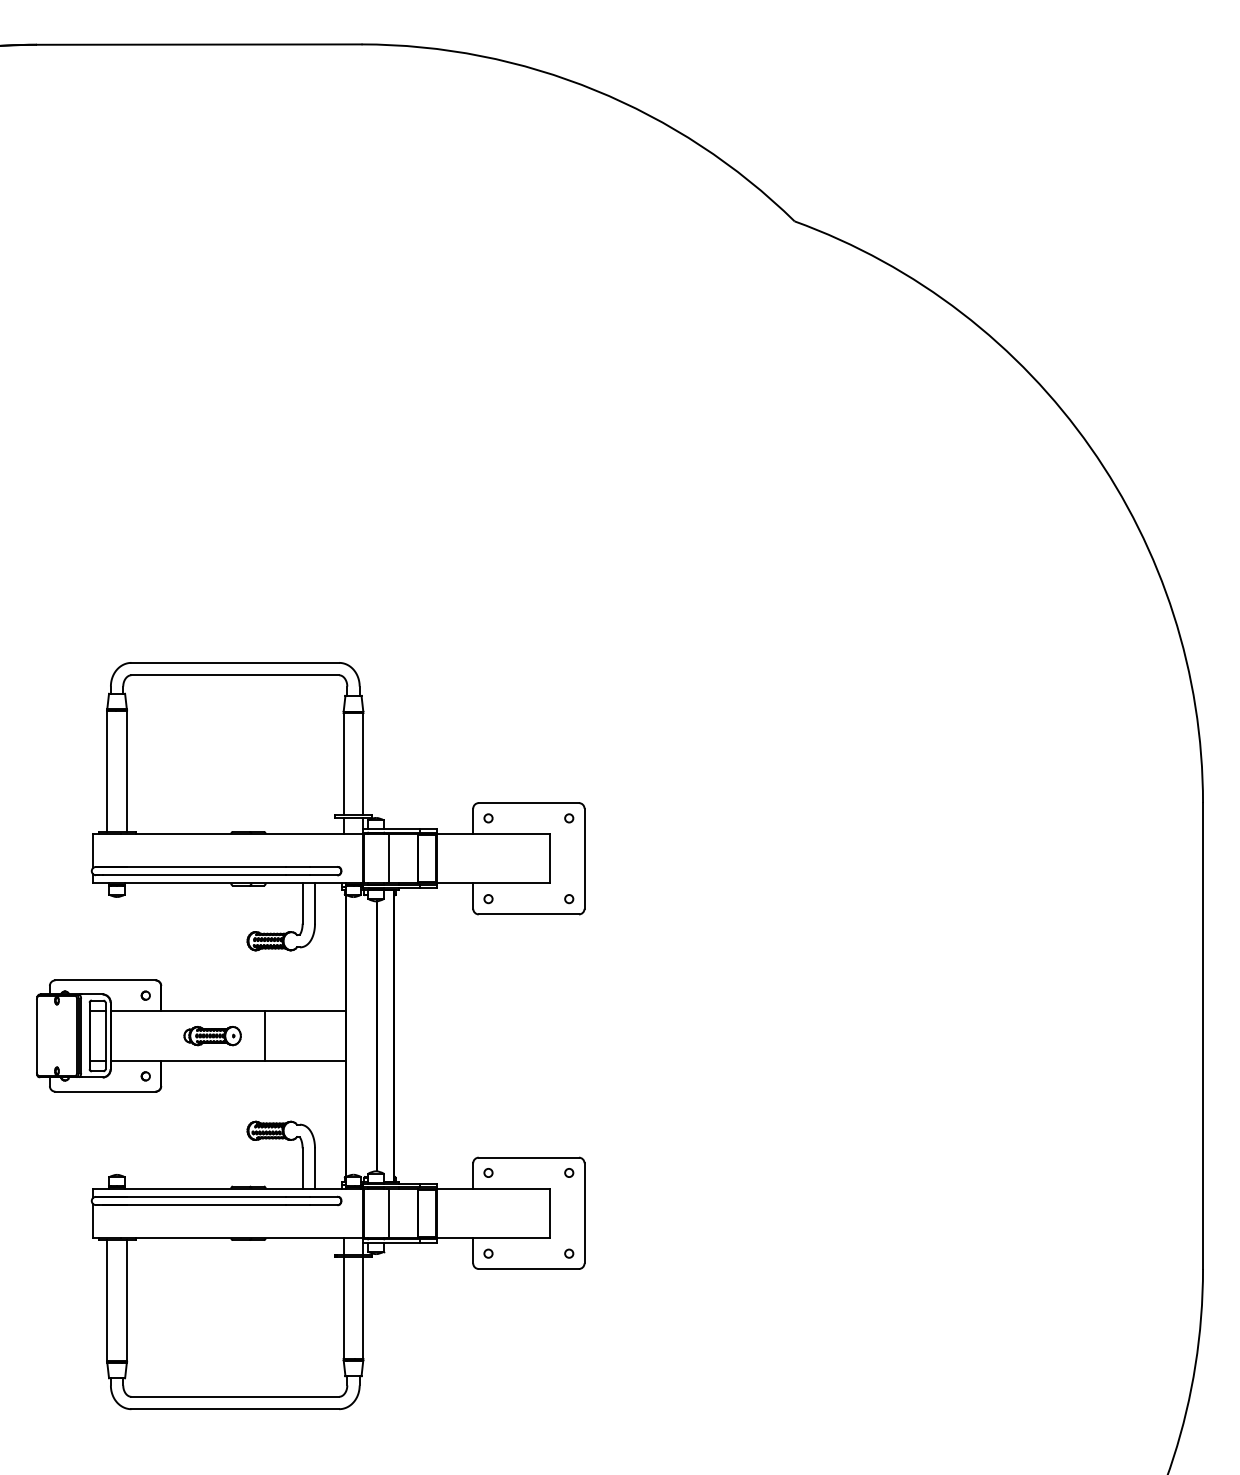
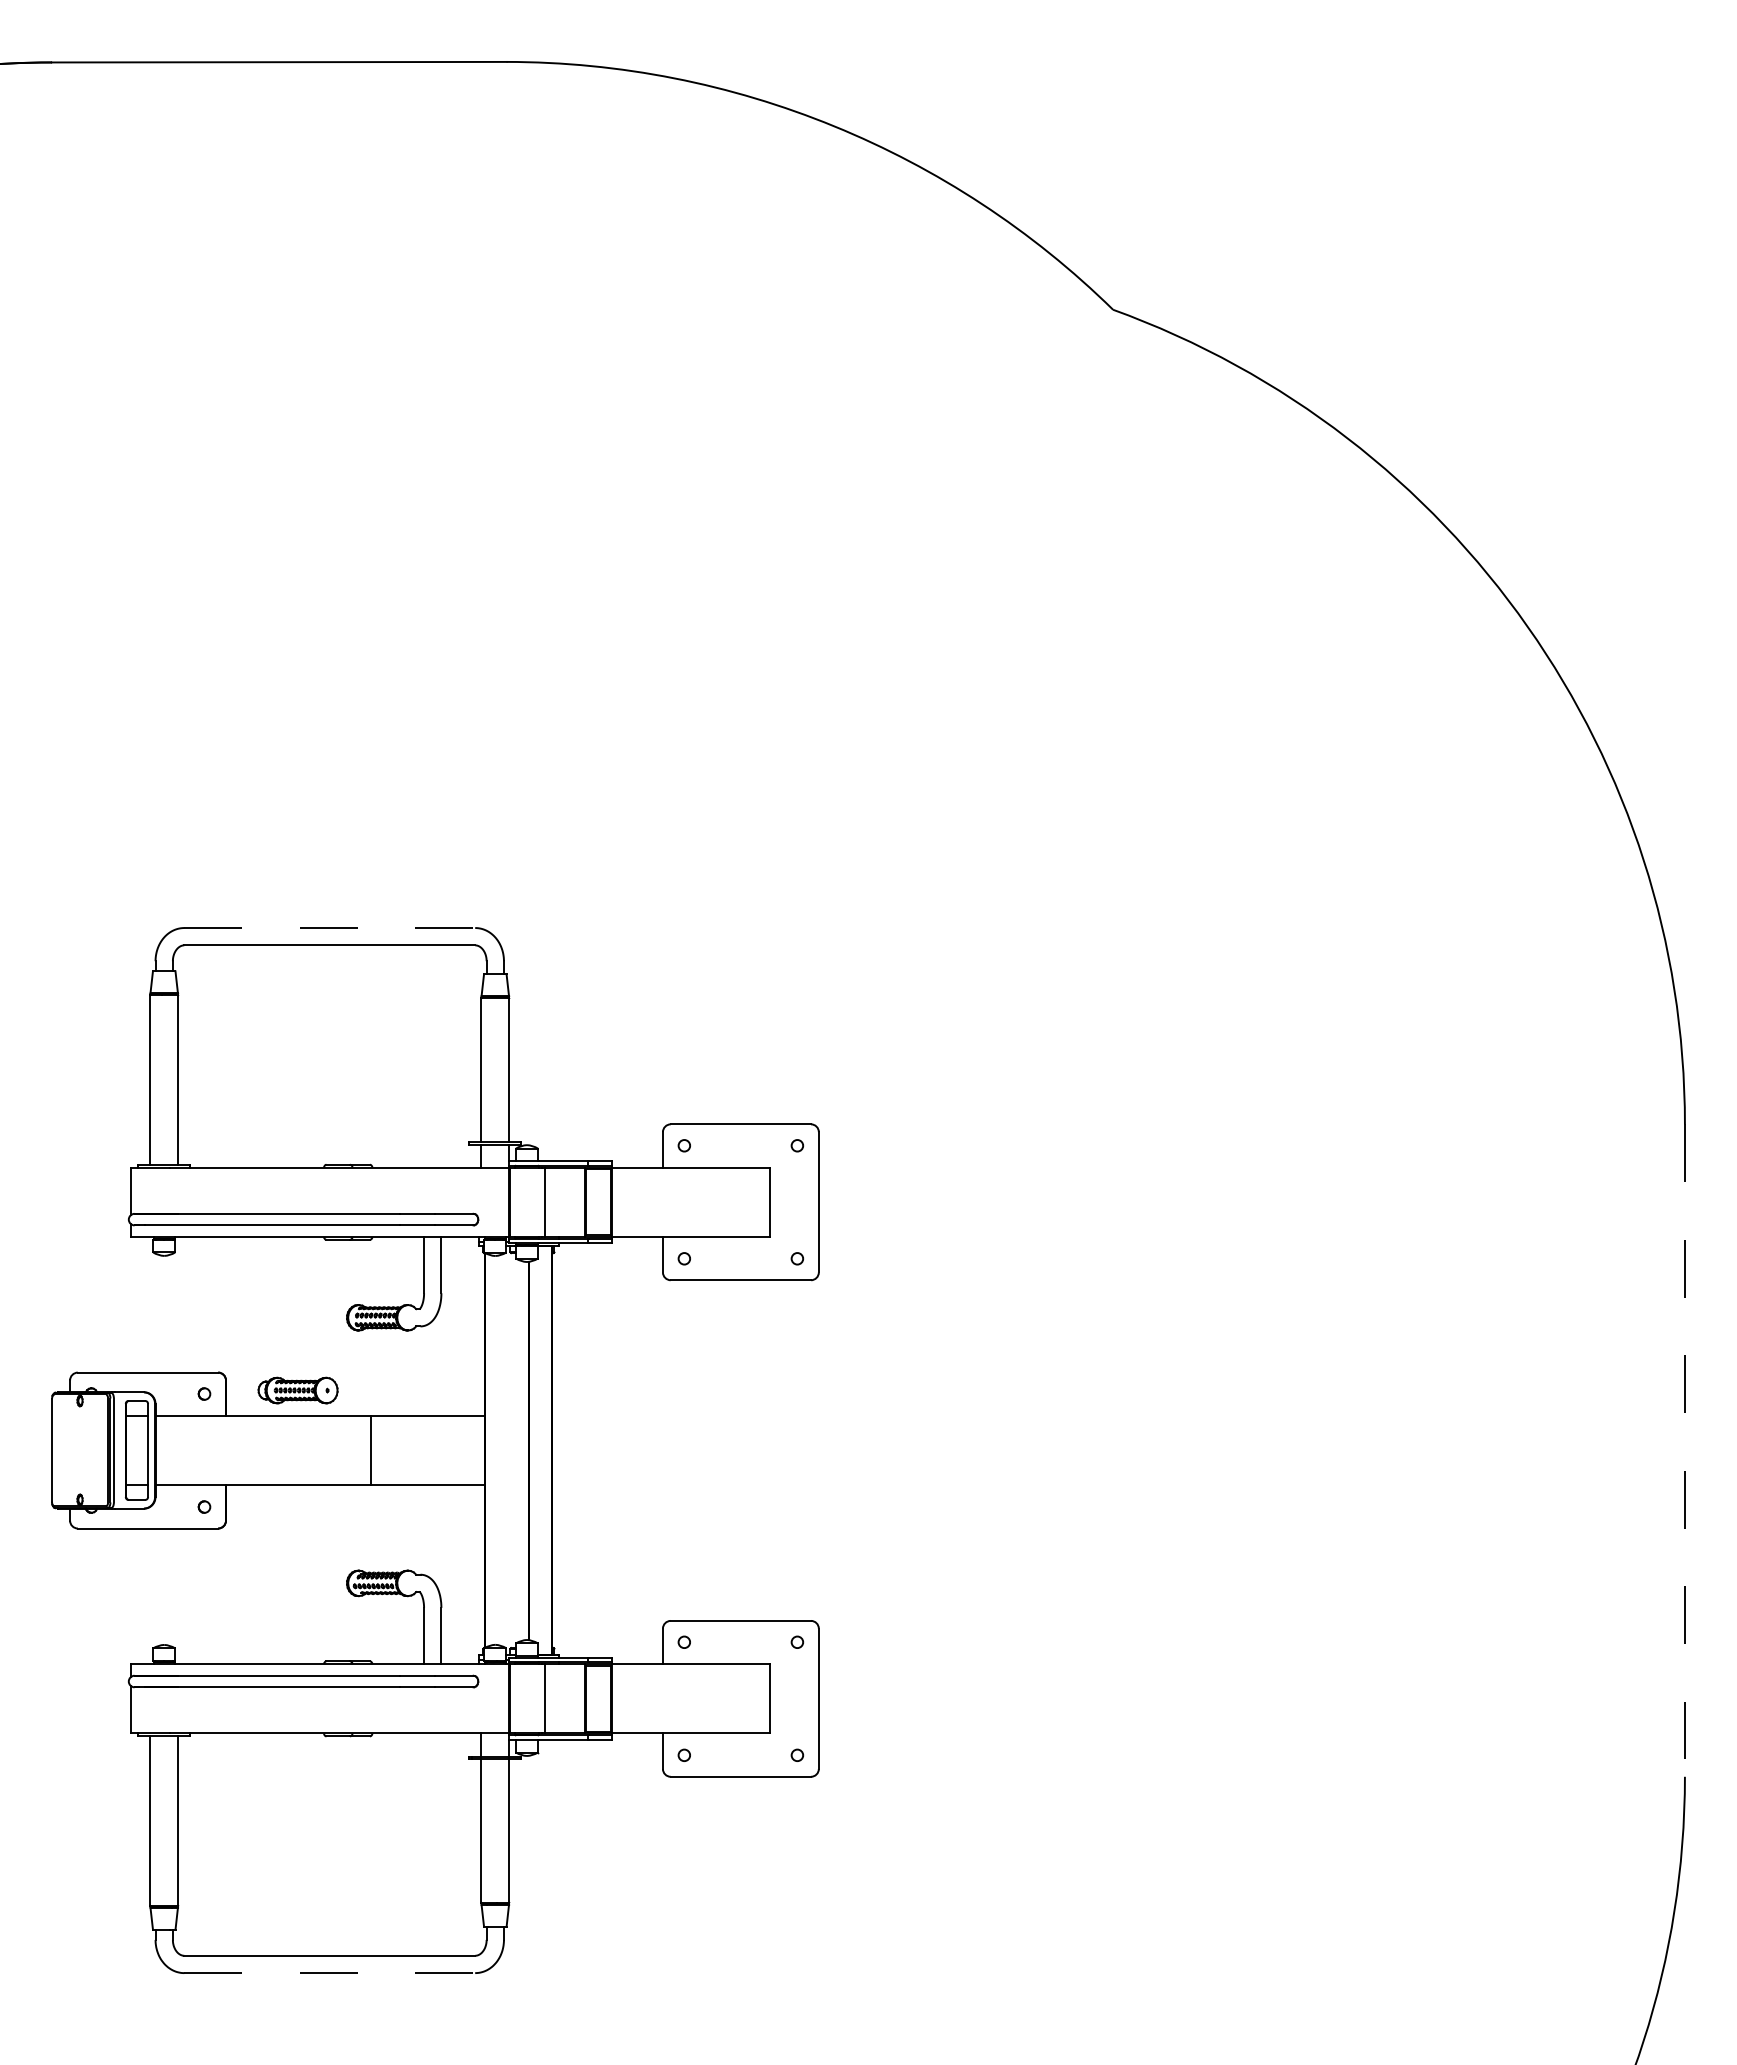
line: (235, 663) -> (330, 928), solid -> dashed
part: (212, 1035) -> (297, 1390), moved
line: (1202, 1036) -> (1684, 1451), solid -> dashed
line: (235, 1409) -> (330, 1973), solid -> dashed

